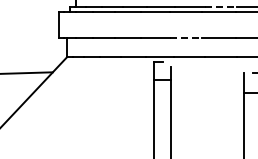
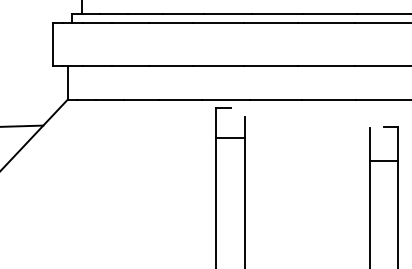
line: (221, 6) -> (330, 13), dashed -> solid
line: (186, 37) -> (270, 66), dashed -> solid

